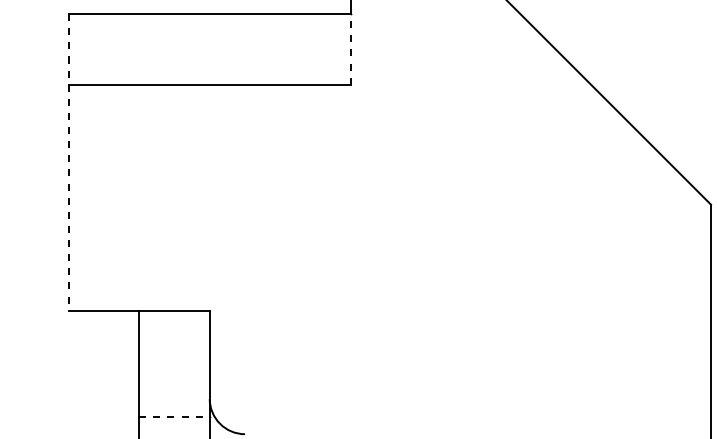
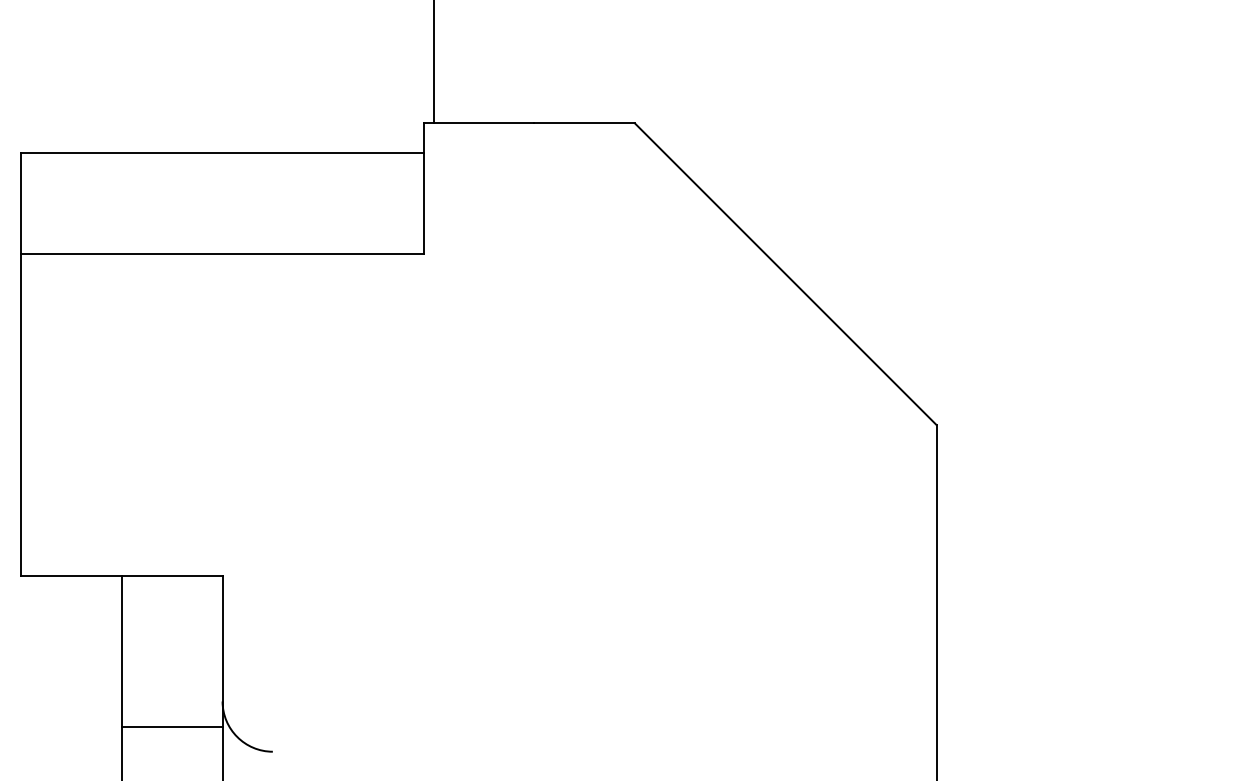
line: (350, 49) -> (423, 203), dashed -> solid
line: (68, 162) -> (21, 365), dashed -> solid
line: (174, 416) -> (172, 726), dashed -> solid

